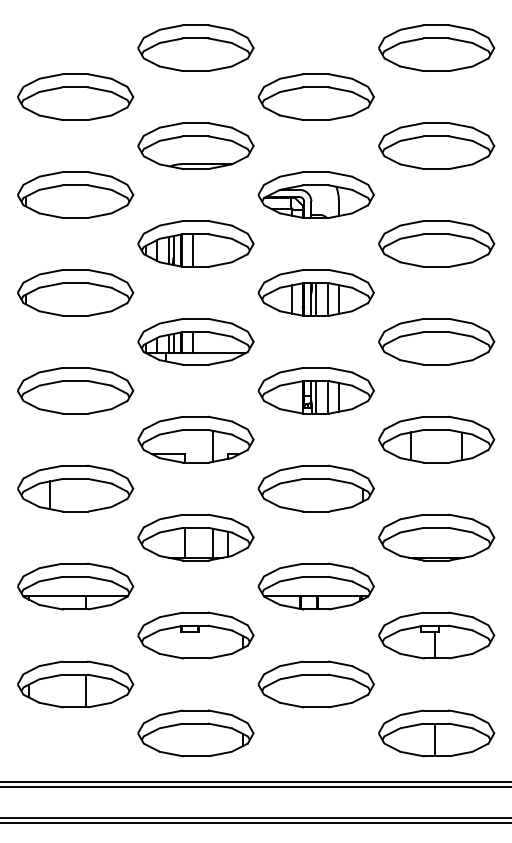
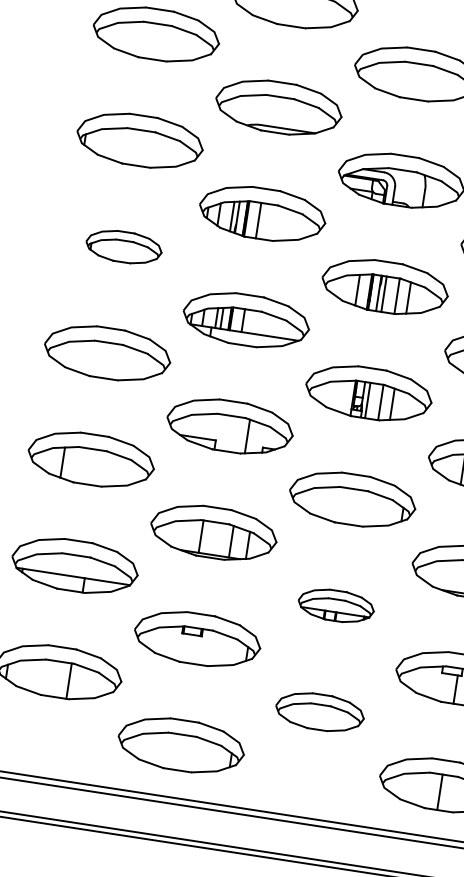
part: (75, 292) -> (123, 246), size x0.6
part: (315, 586) -> (335, 605), size x0.6
part: (315, 684) -> (319, 712), size x0.7

